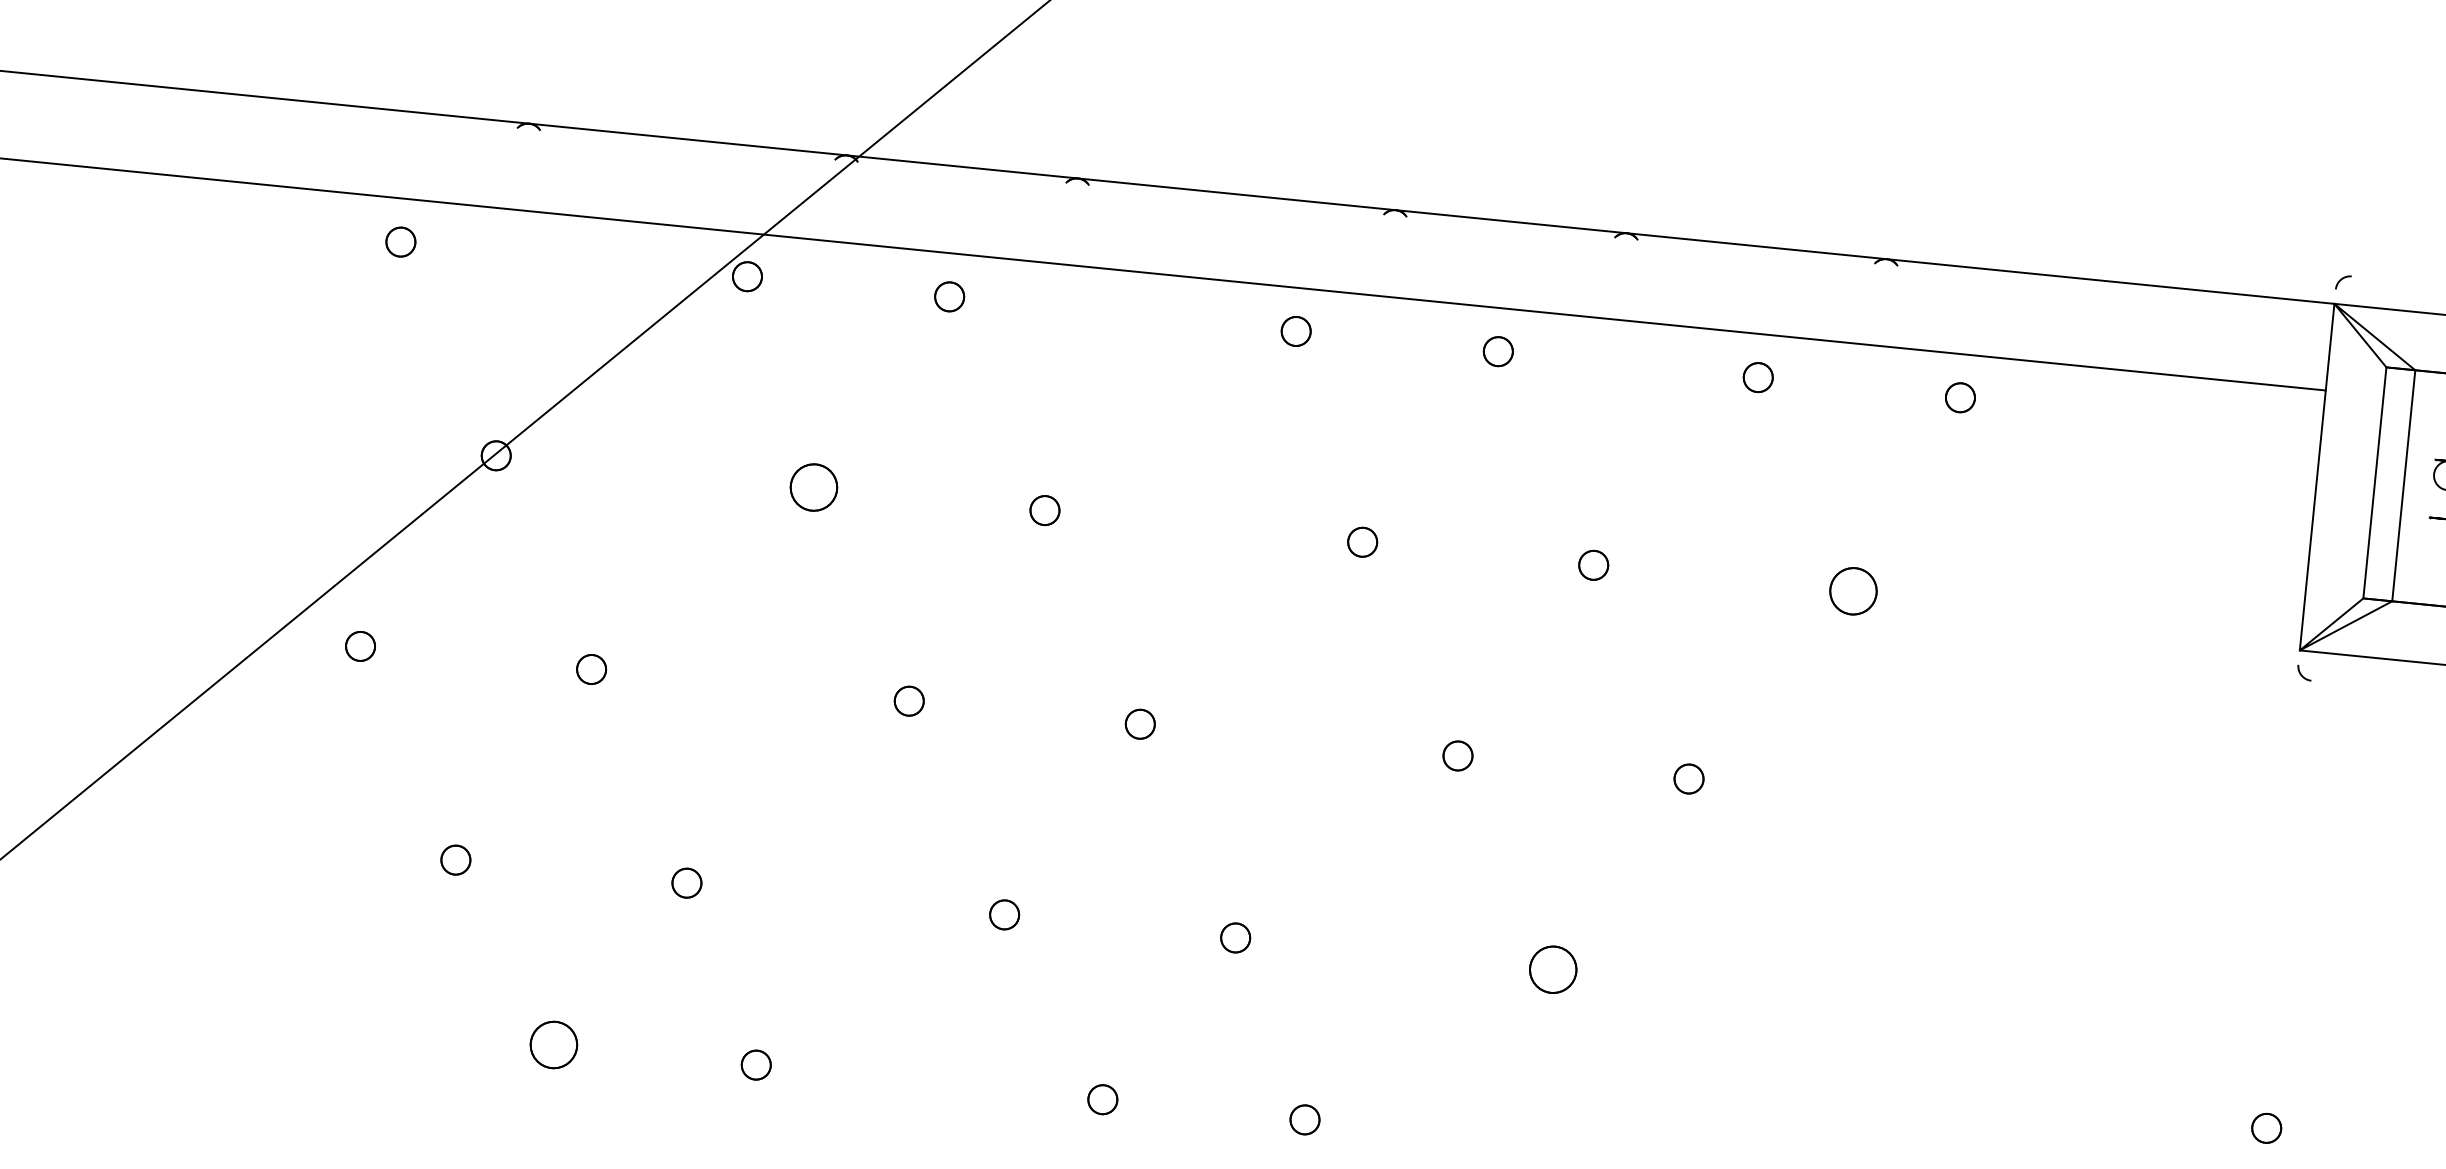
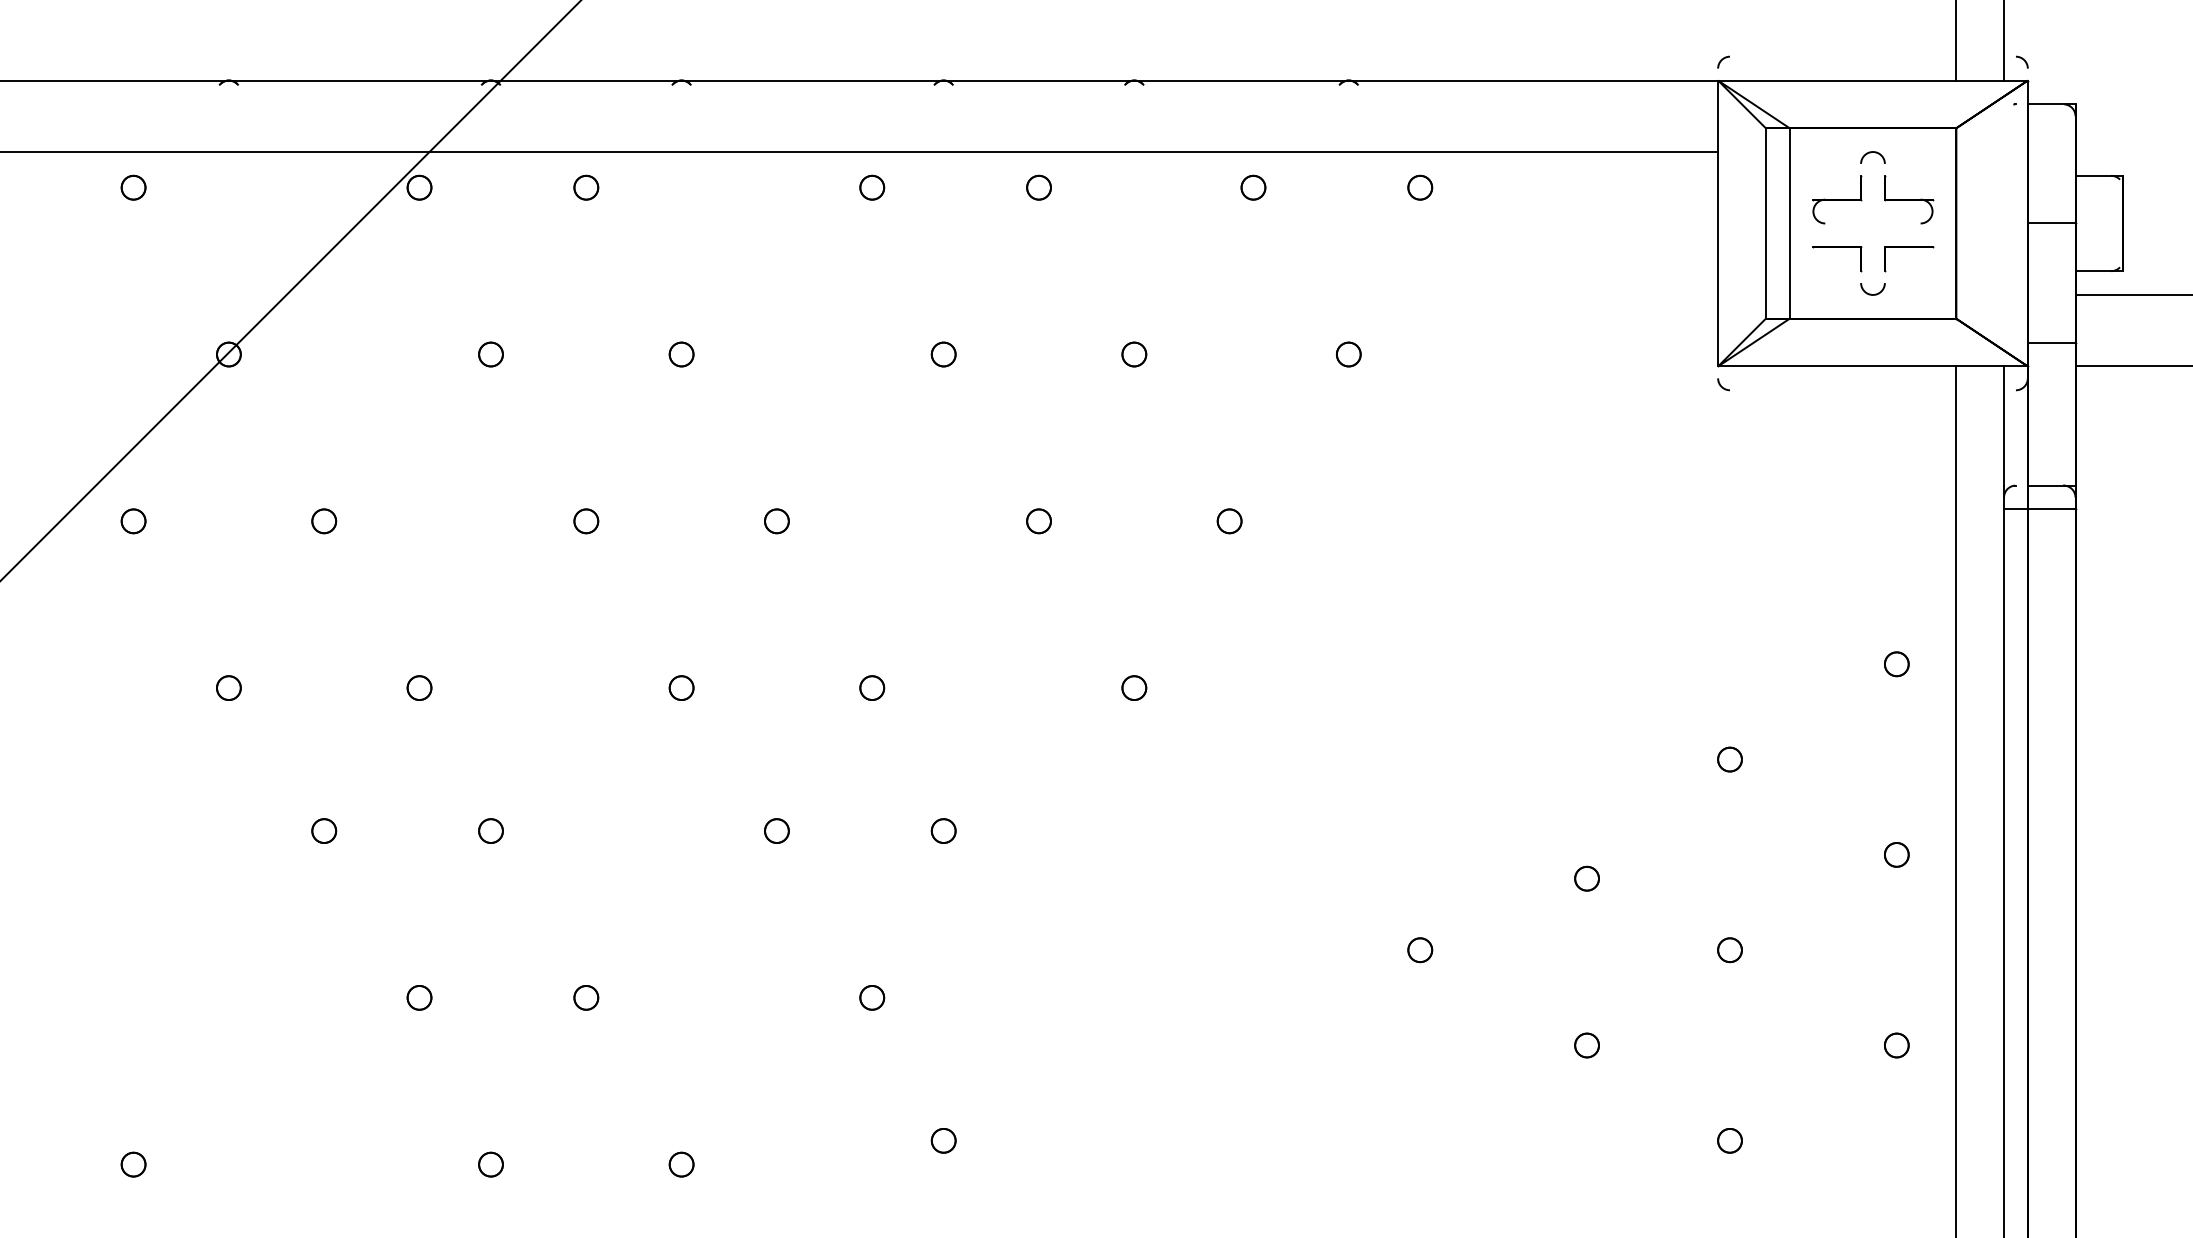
part: (813, 487) -> (490, 354), size x0.62
part: (1853, 591) -> (1348, 354), size x0.62
part: (1553, 968) -> (1134, 687), size x0.62
part: (554, 1044) -> (324, 830), size x0.62

